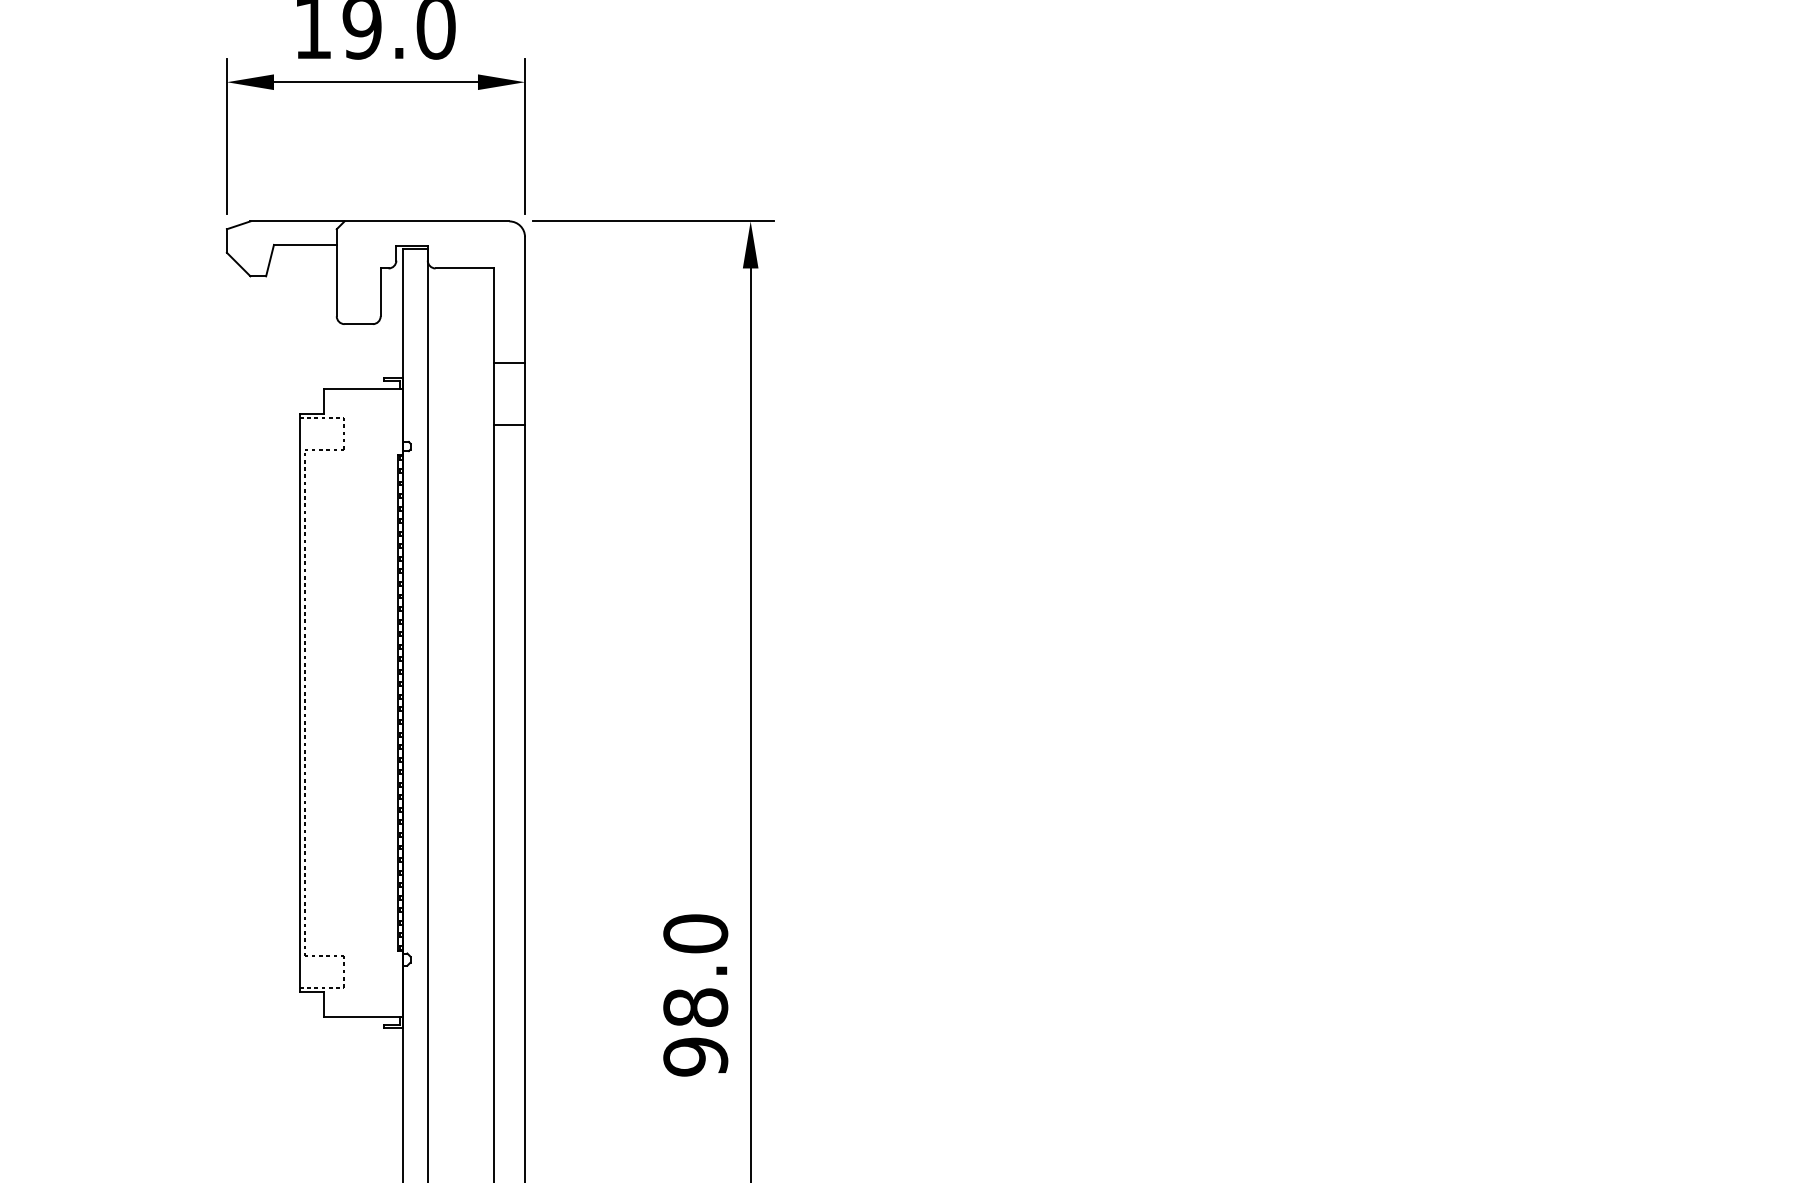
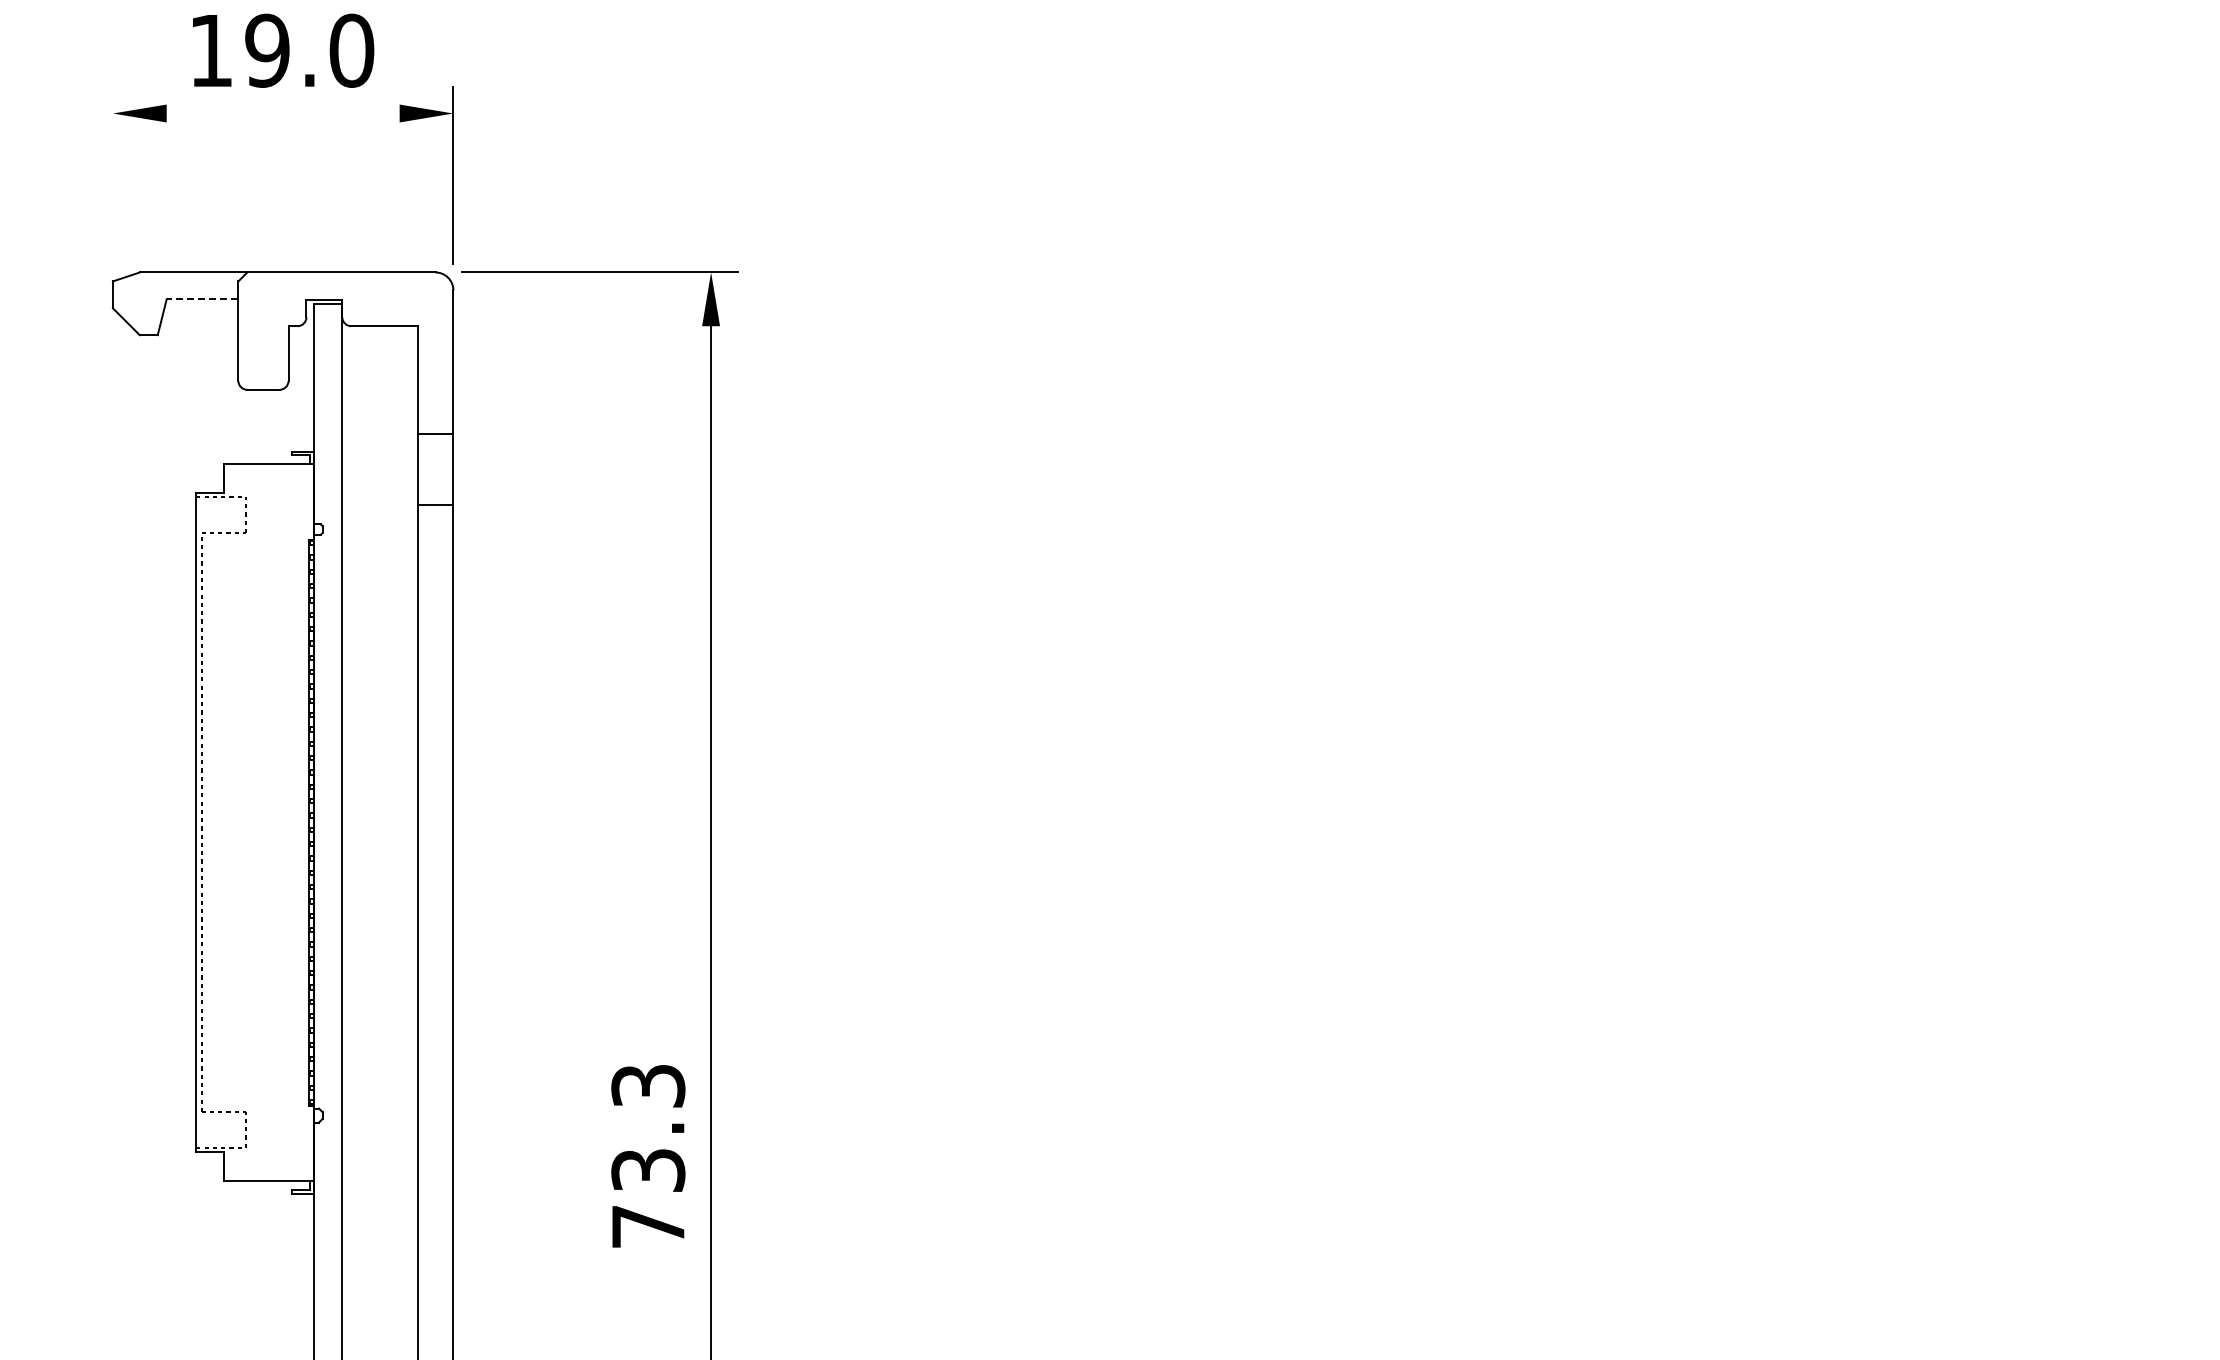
line: (375, 82) -> (282, 113), removed
line: (226, 135) -> (112, 174), removed
line: (305, 245) -> (202, 299), solid -> dashed
text: (695, 995) -> (648, 1156), 98.0 -> 73.3

